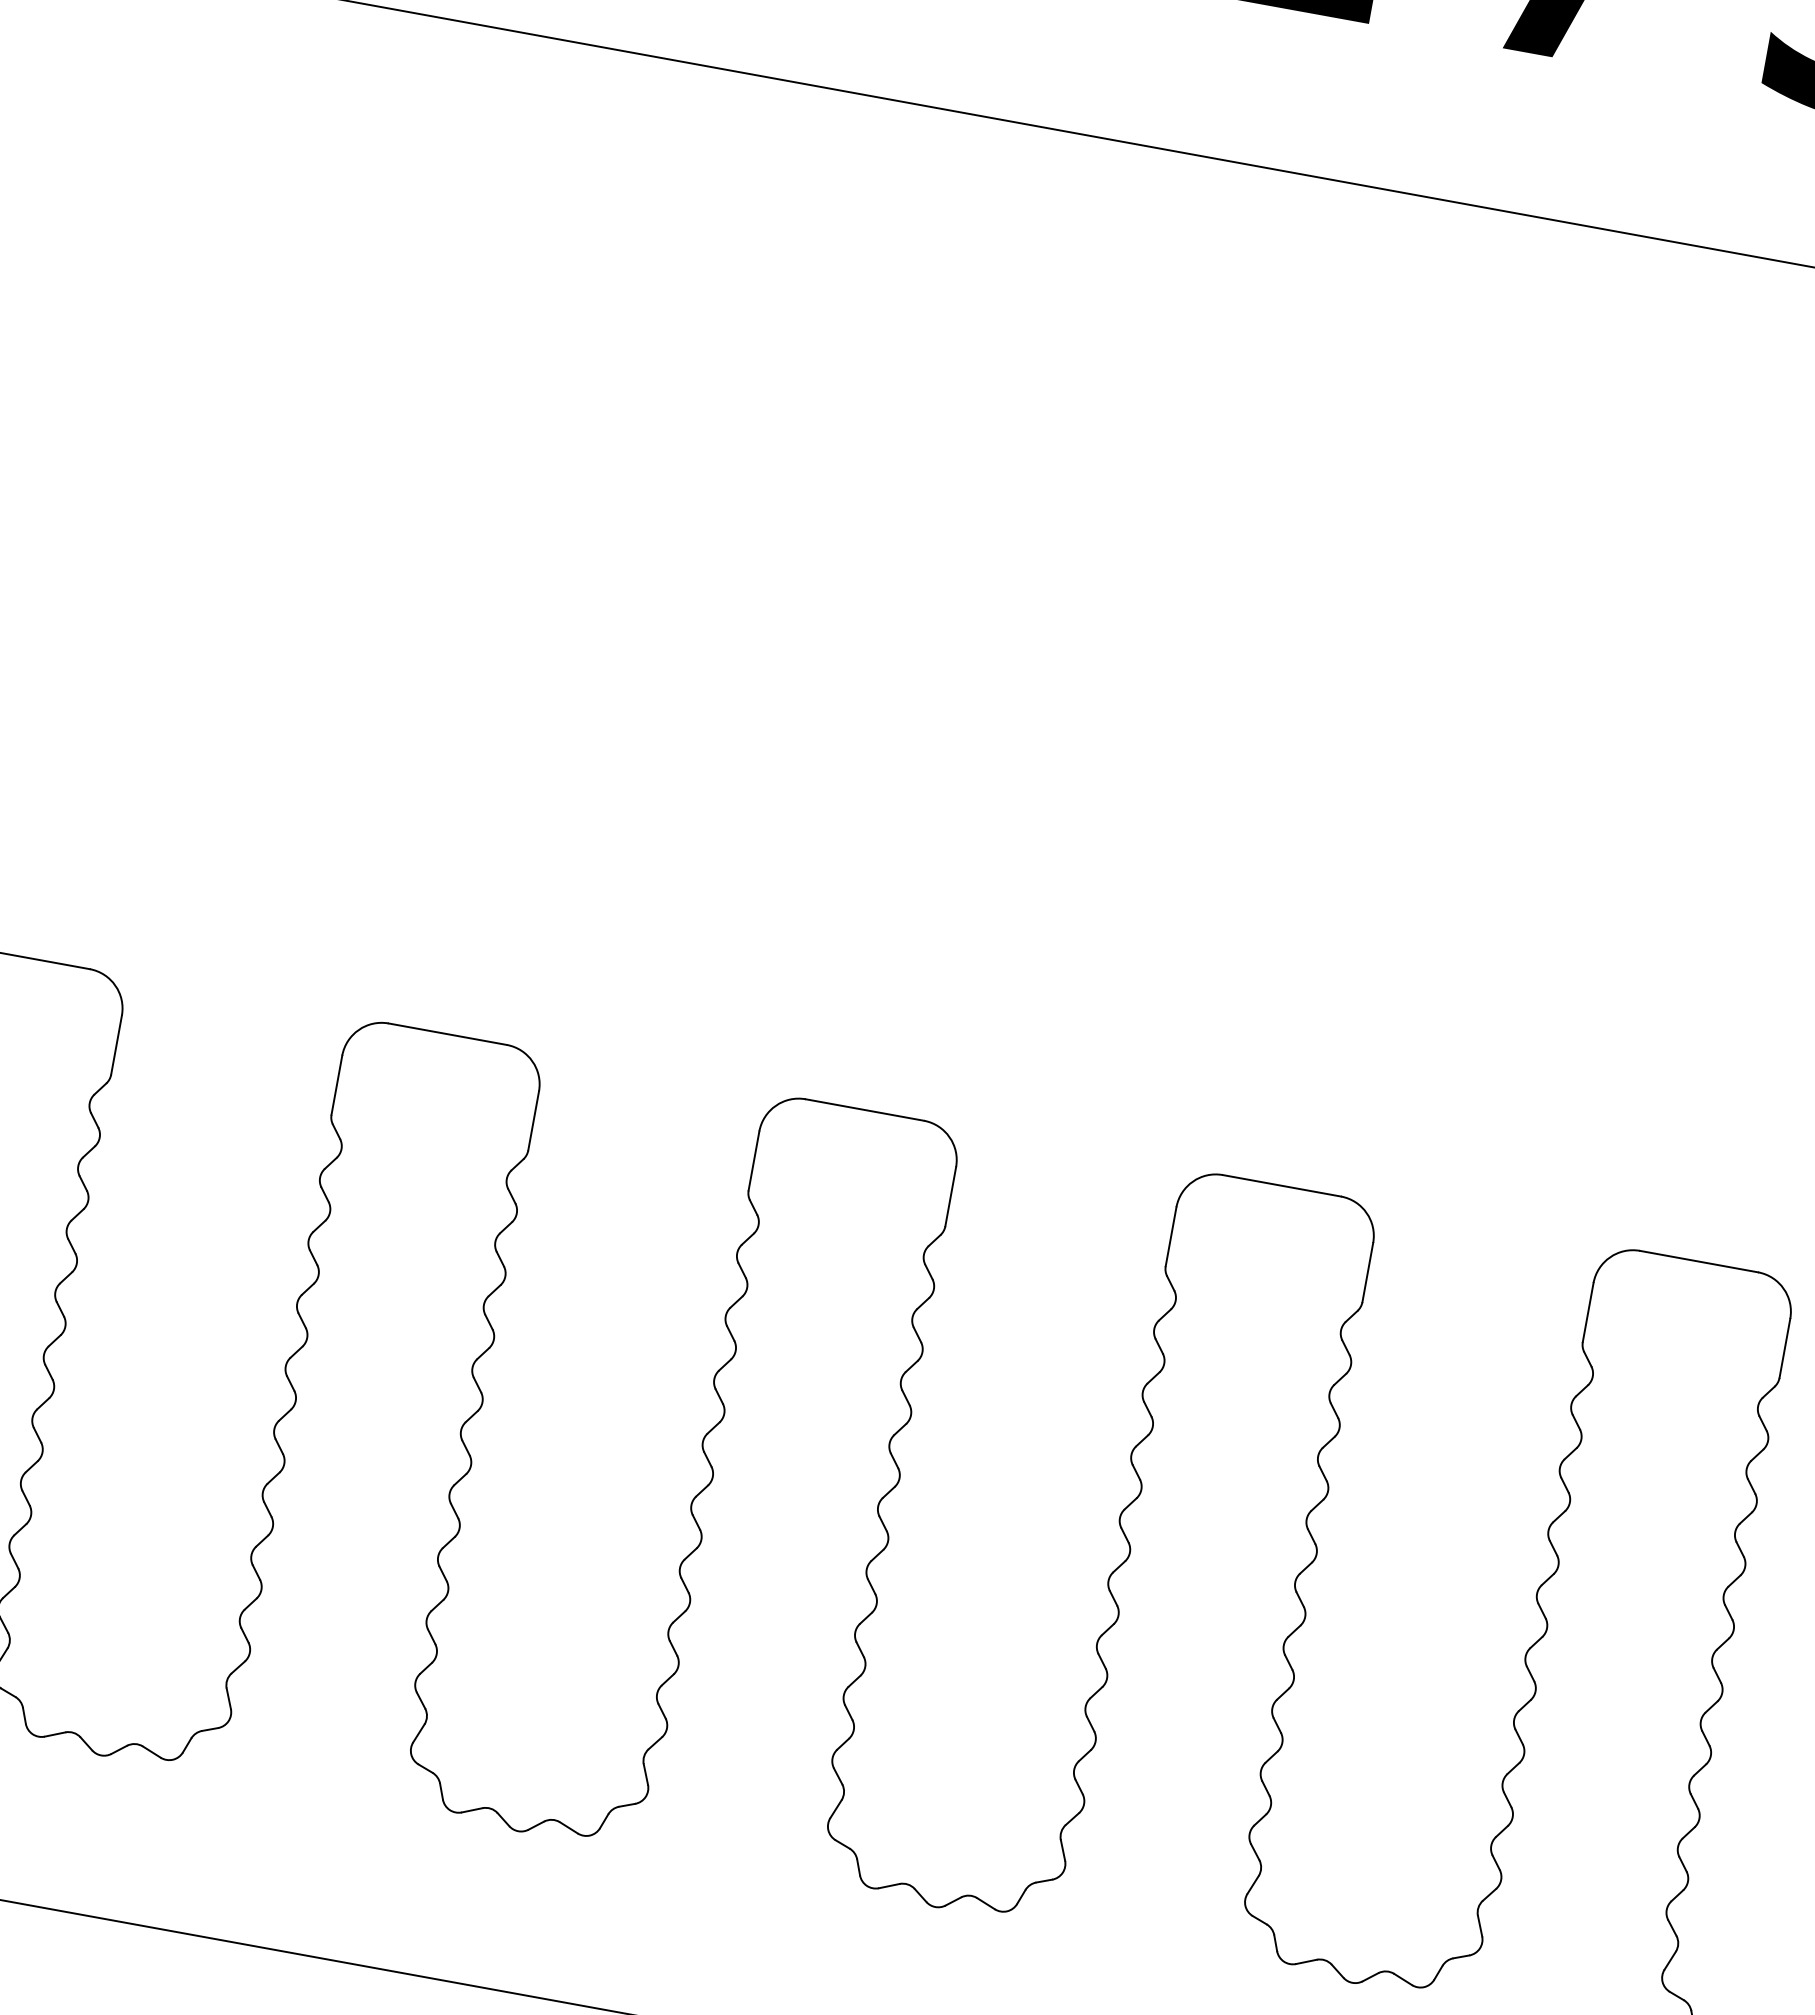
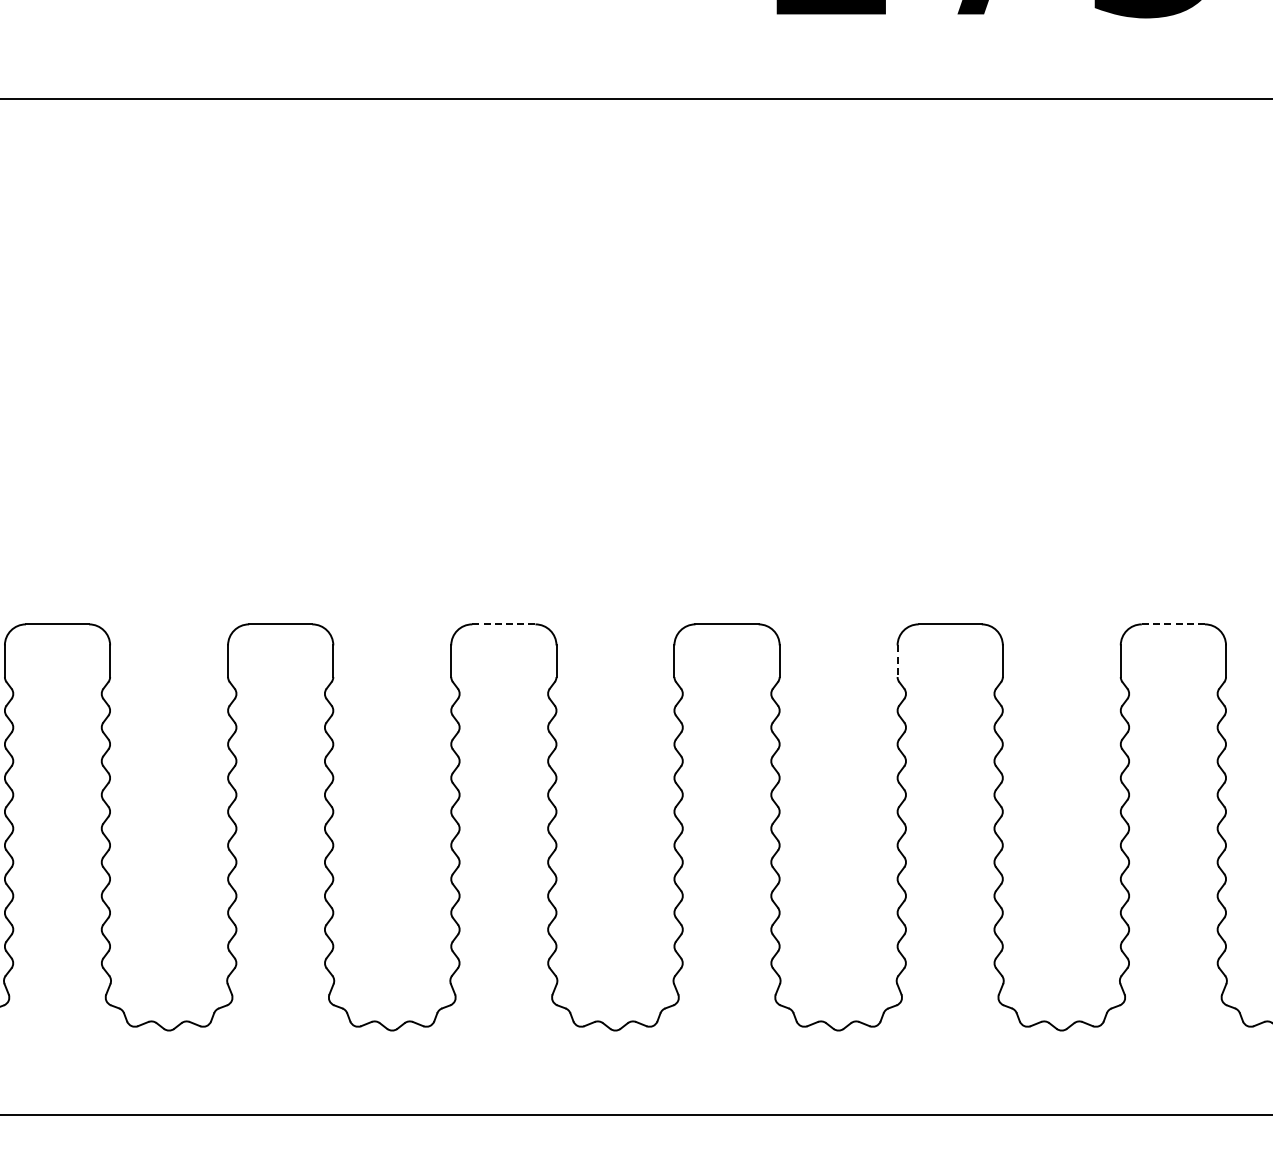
line: (447, 1034) -> (503, 624), solid -> dashed
line: (1170, 1237) -> (897, 661), solid -> dashed
line: (1699, 1261) -> (1173, 624), solid -> dashed

